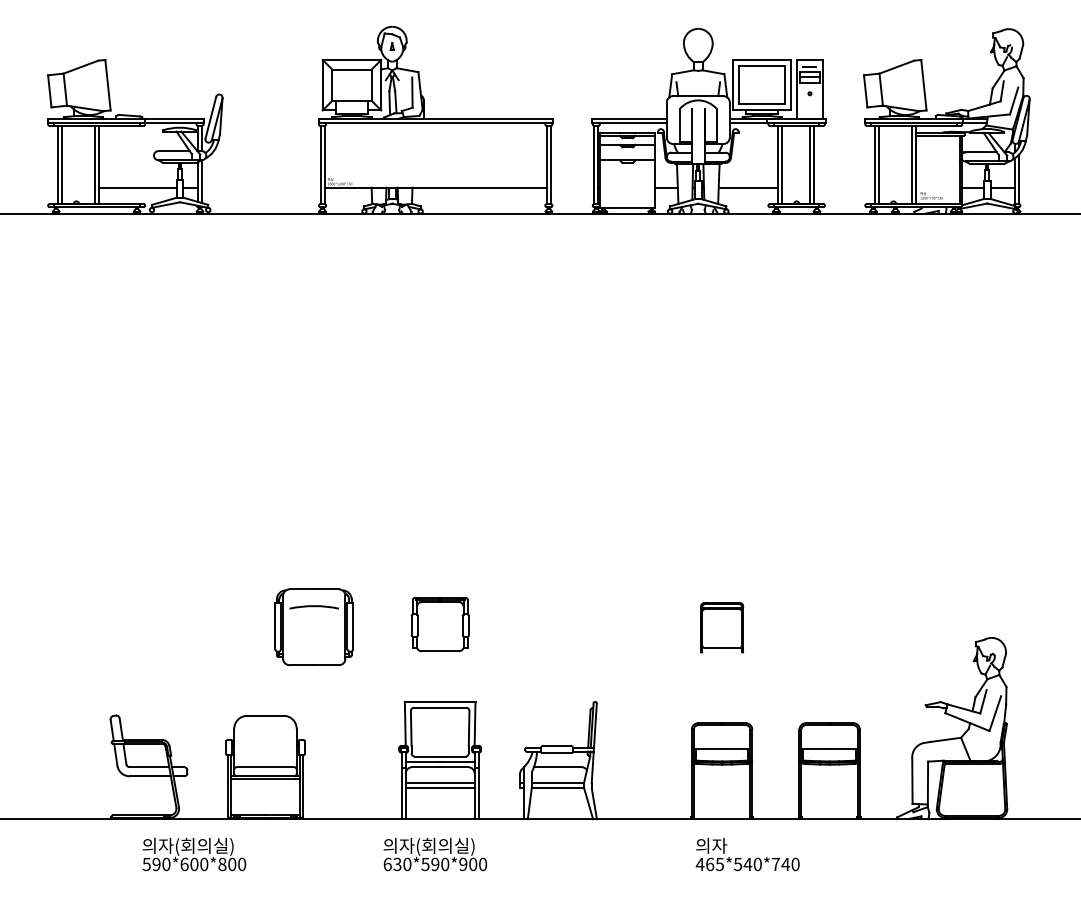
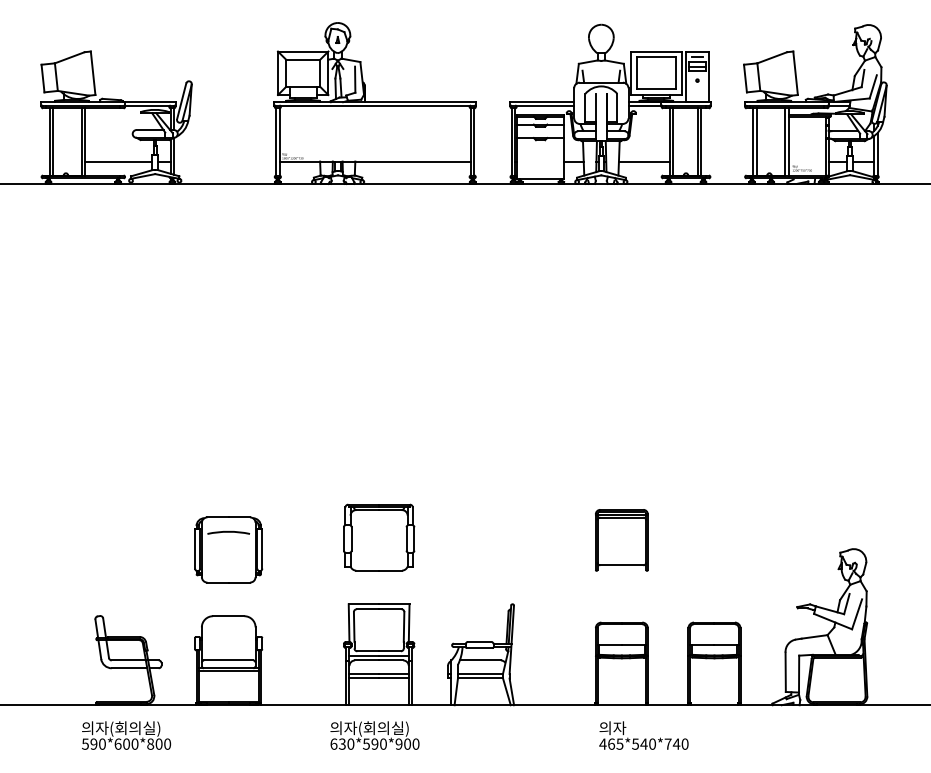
part: (440, 624) -> (379, 537), size x1.43
part: (314, 626) -> (228, 549), moved
part: (721, 627) -> (621, 540), size x1.43
text: (194, 854) -> (126, 735), moved

